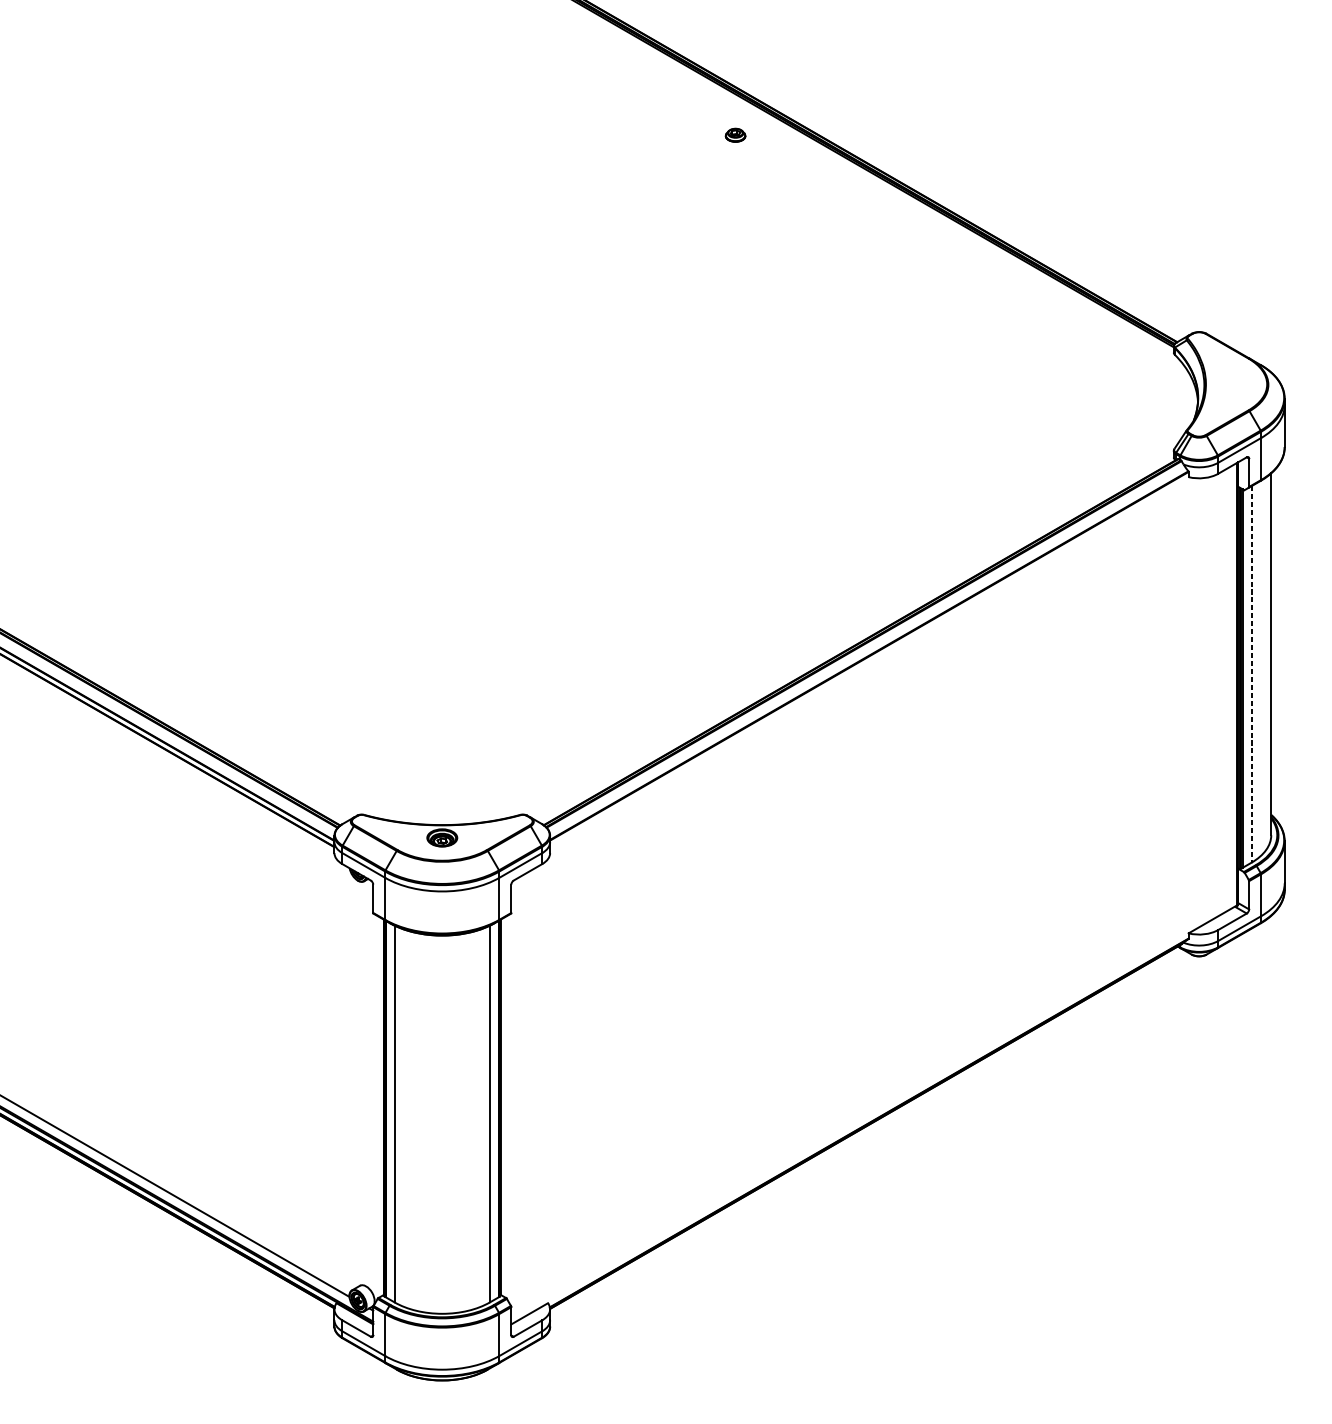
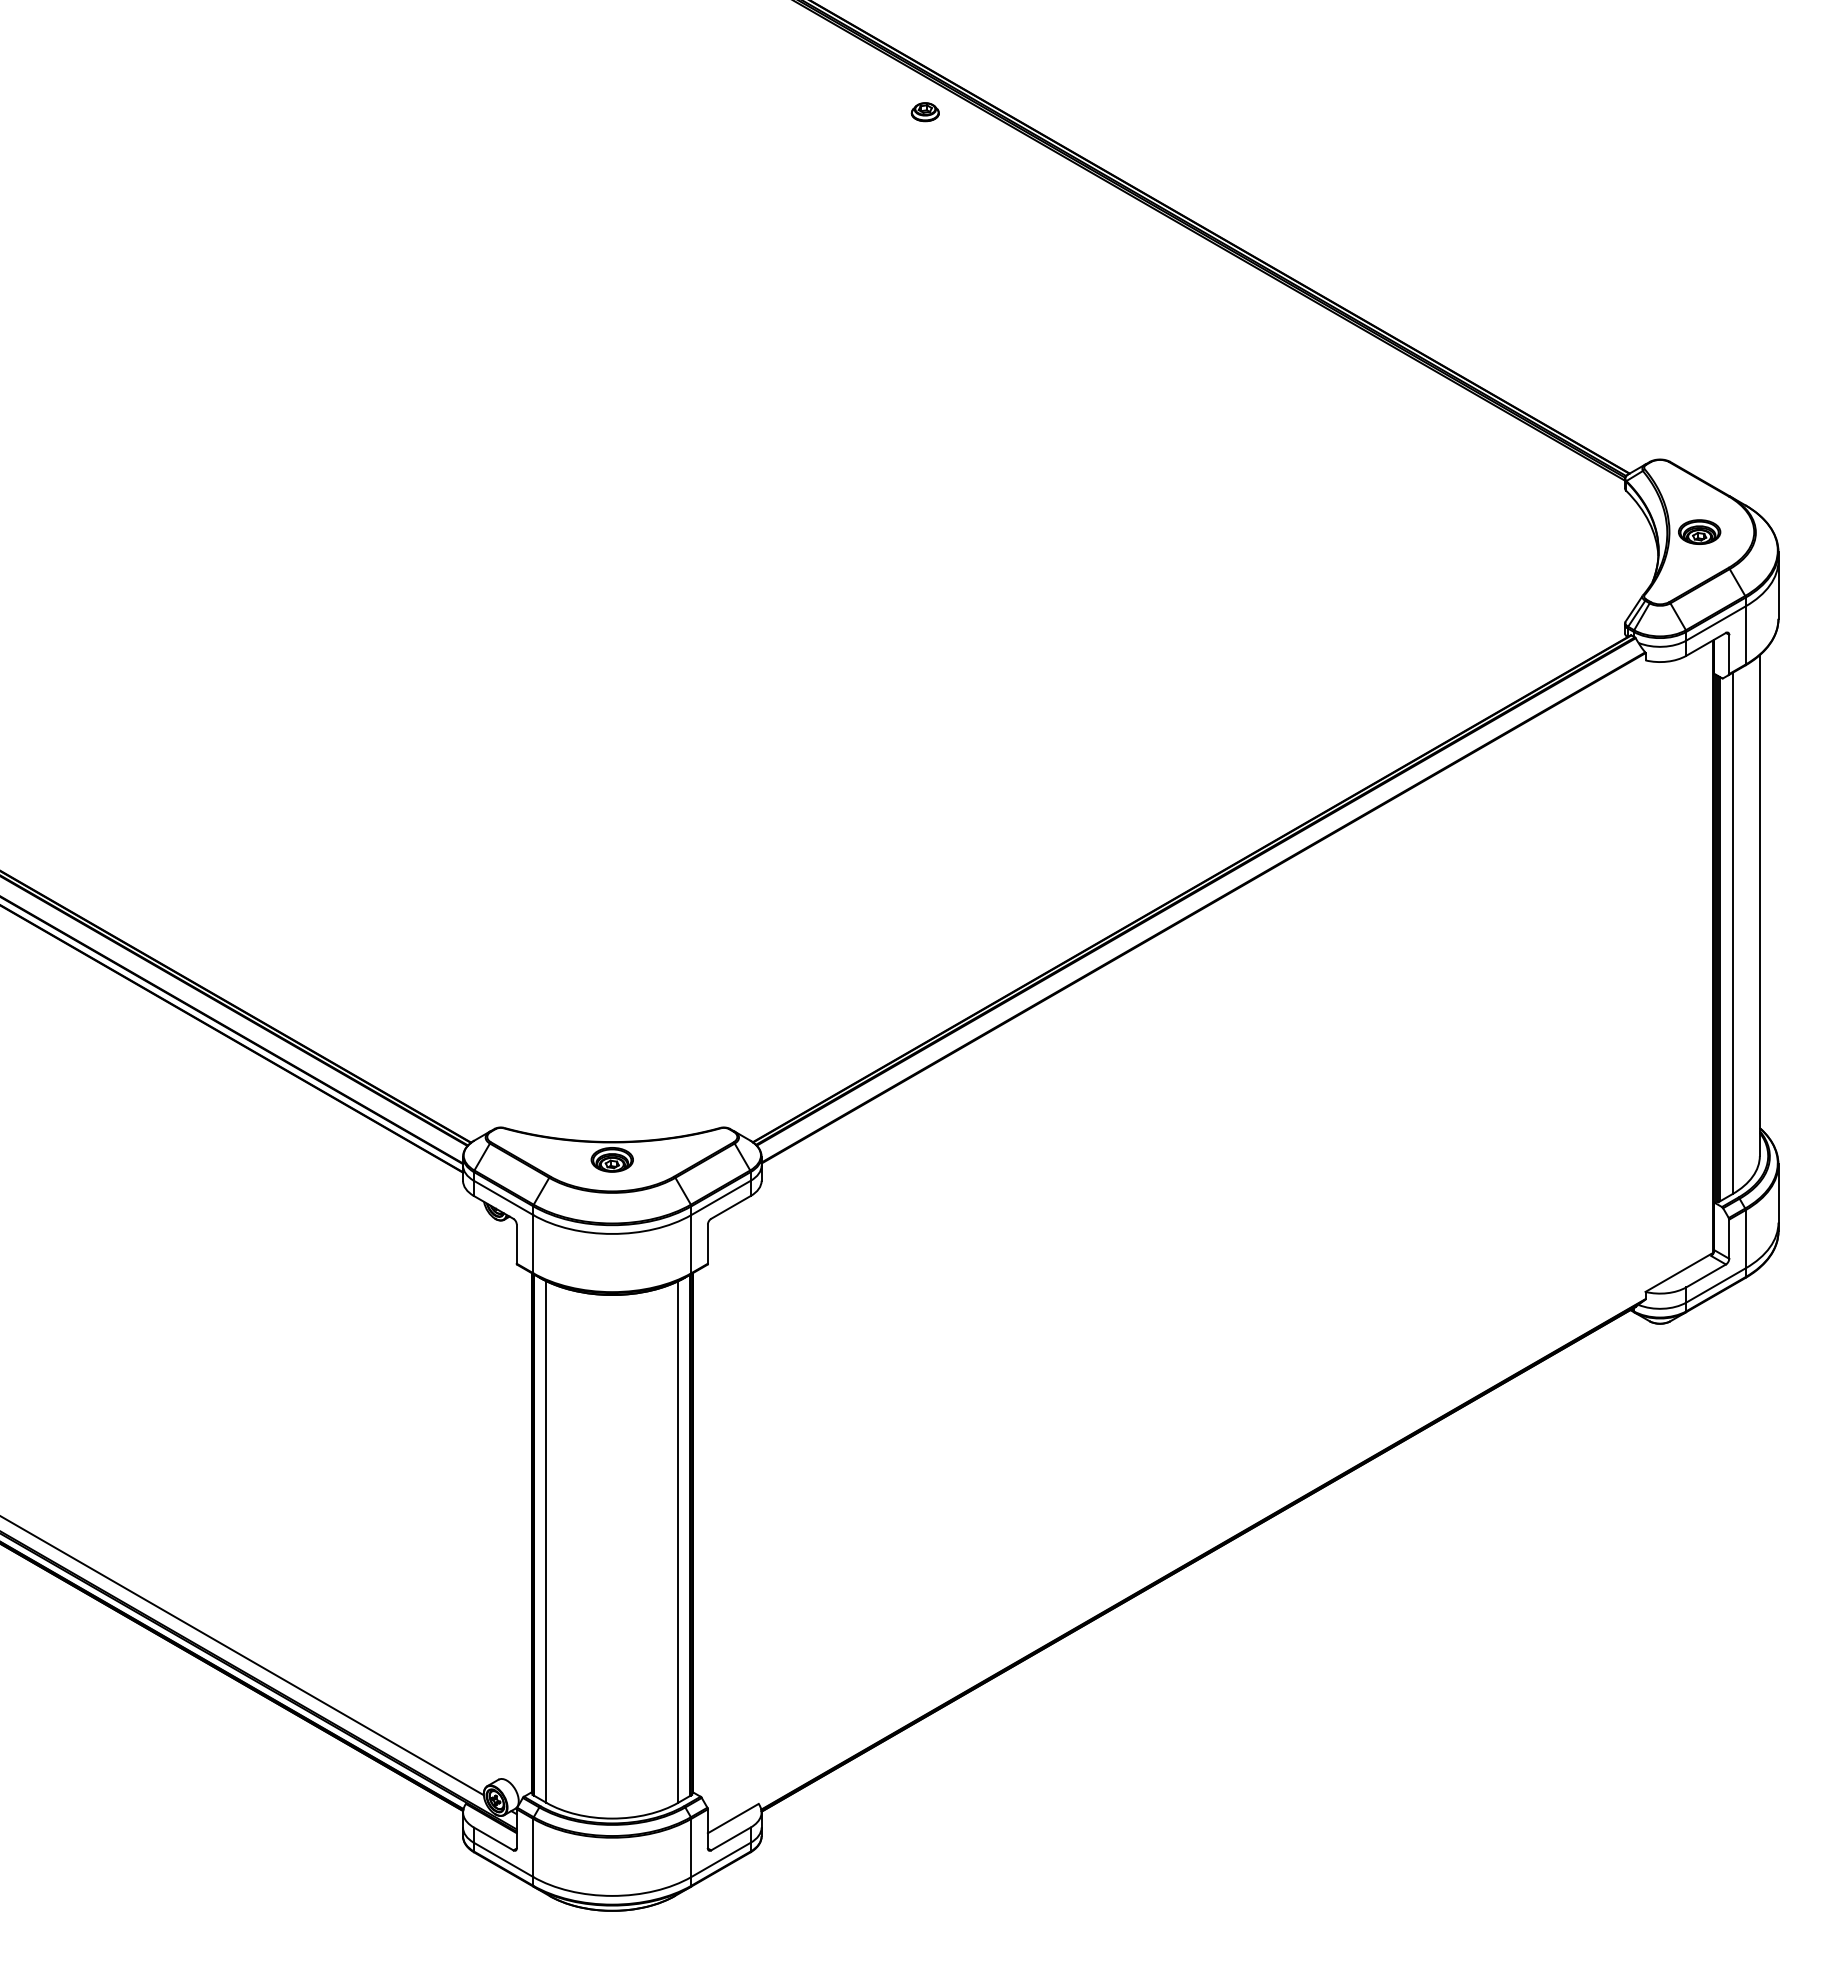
part: (734, 135) -> (924, 112), moved
part: (1227, 384) -> (1699, 531), added
line: (1251, 674) -> (1732, 933), dashed -> solid

